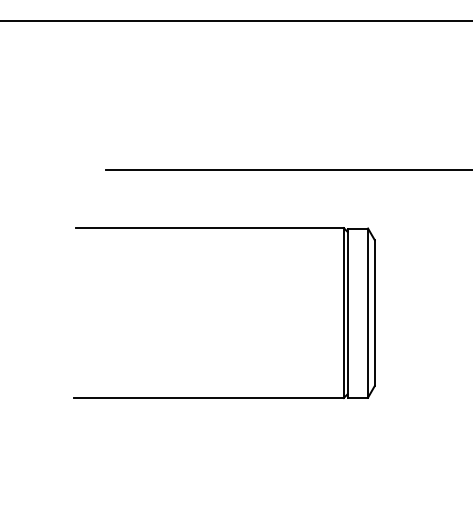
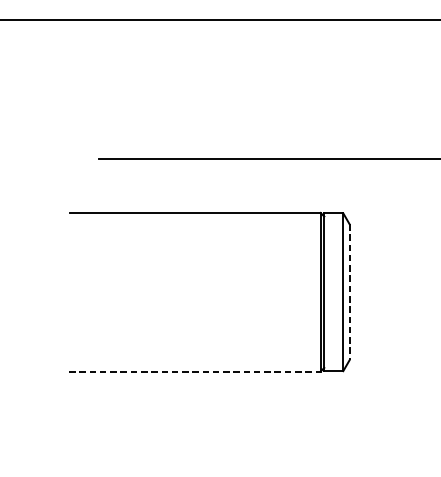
line: (374, 313) -> (349, 292), solid -> dashed
line: (209, 398) -> (195, 371), solid -> dashed

